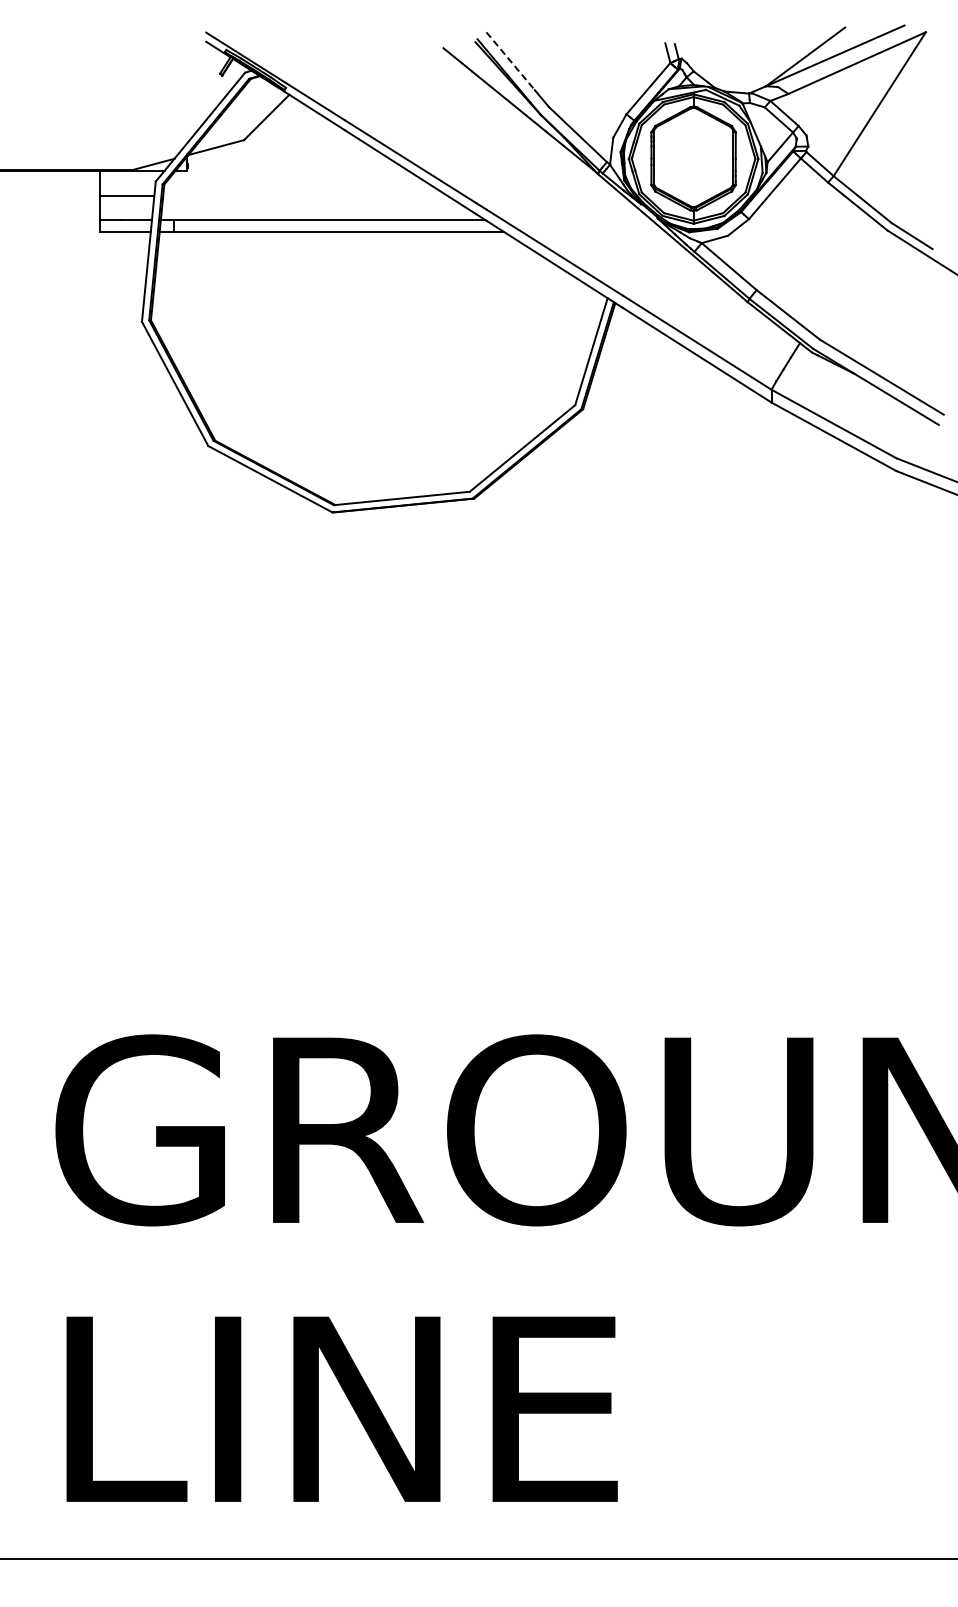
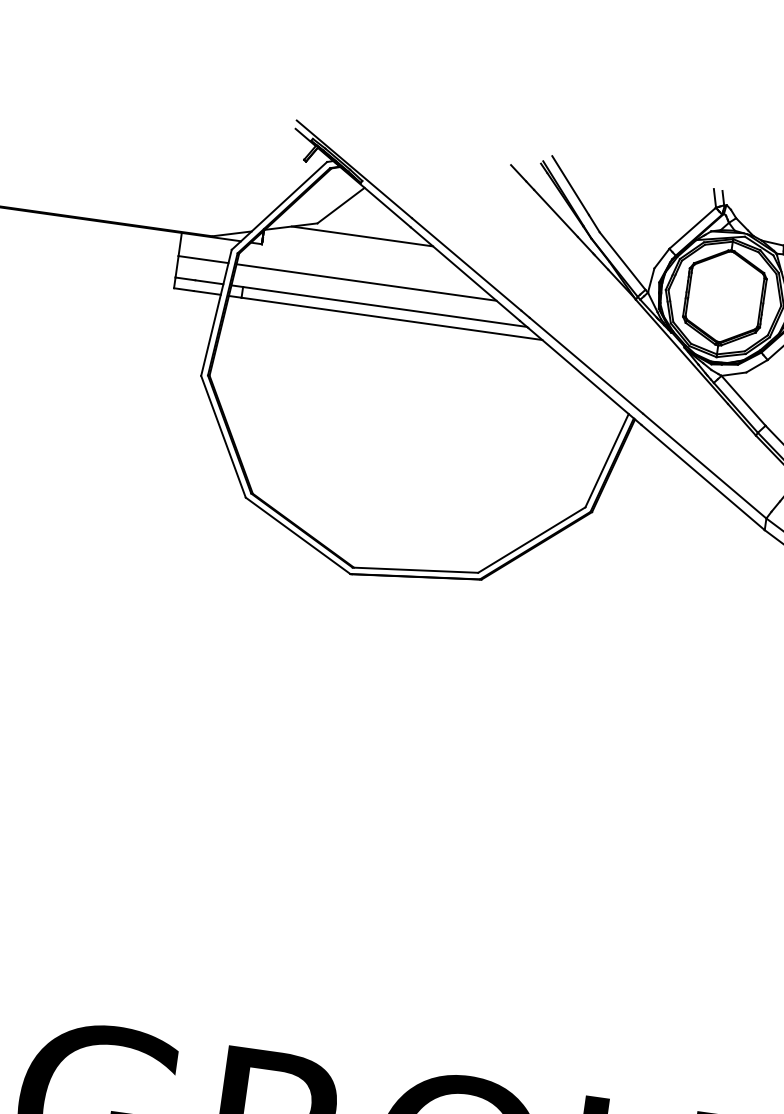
line: (510, 61) -> (570, 185), dashed -> solid
line: (293, 147) -> (361, 236), added
line: (305, 196) -> (366, 282), added

